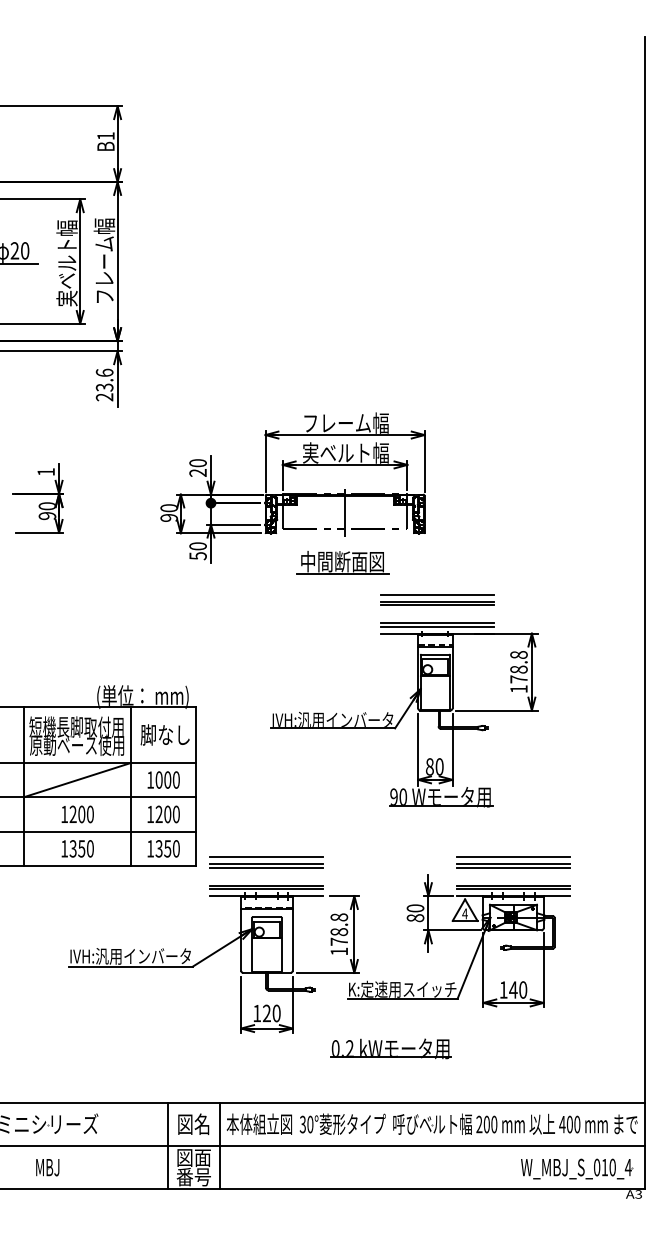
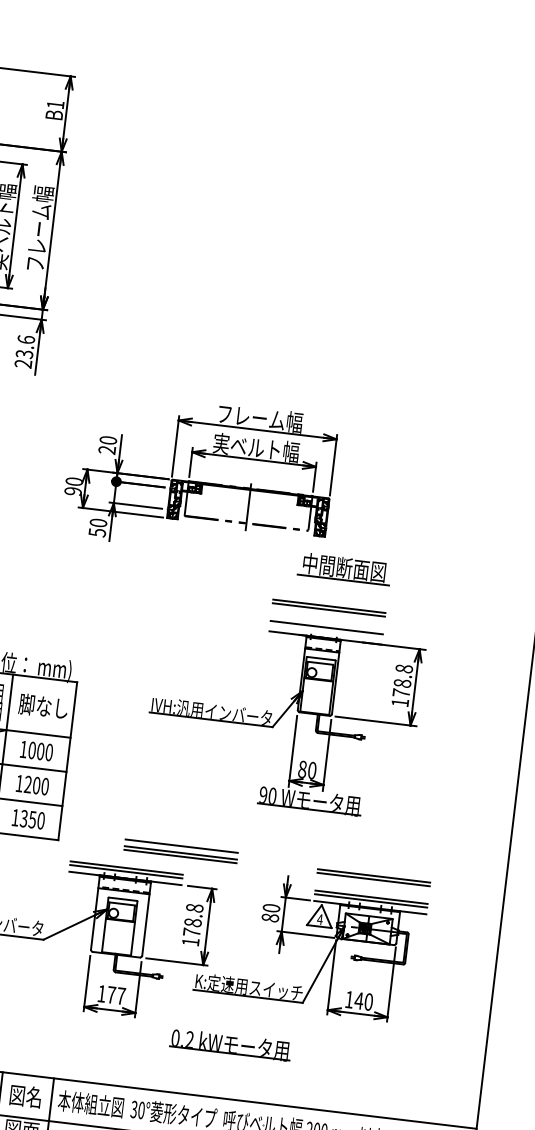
part: (342, 562) -> (344, 568), moved
line: (436, 594) -> (329, 599), removed
line: (436, 626) -> (325, 630), removed
line: (513, 857) -> (374, 869), removed
part: (266, 862) -> (180, 851), moved
text: (271, 1013) -> (116, 995), 120 -> 177

